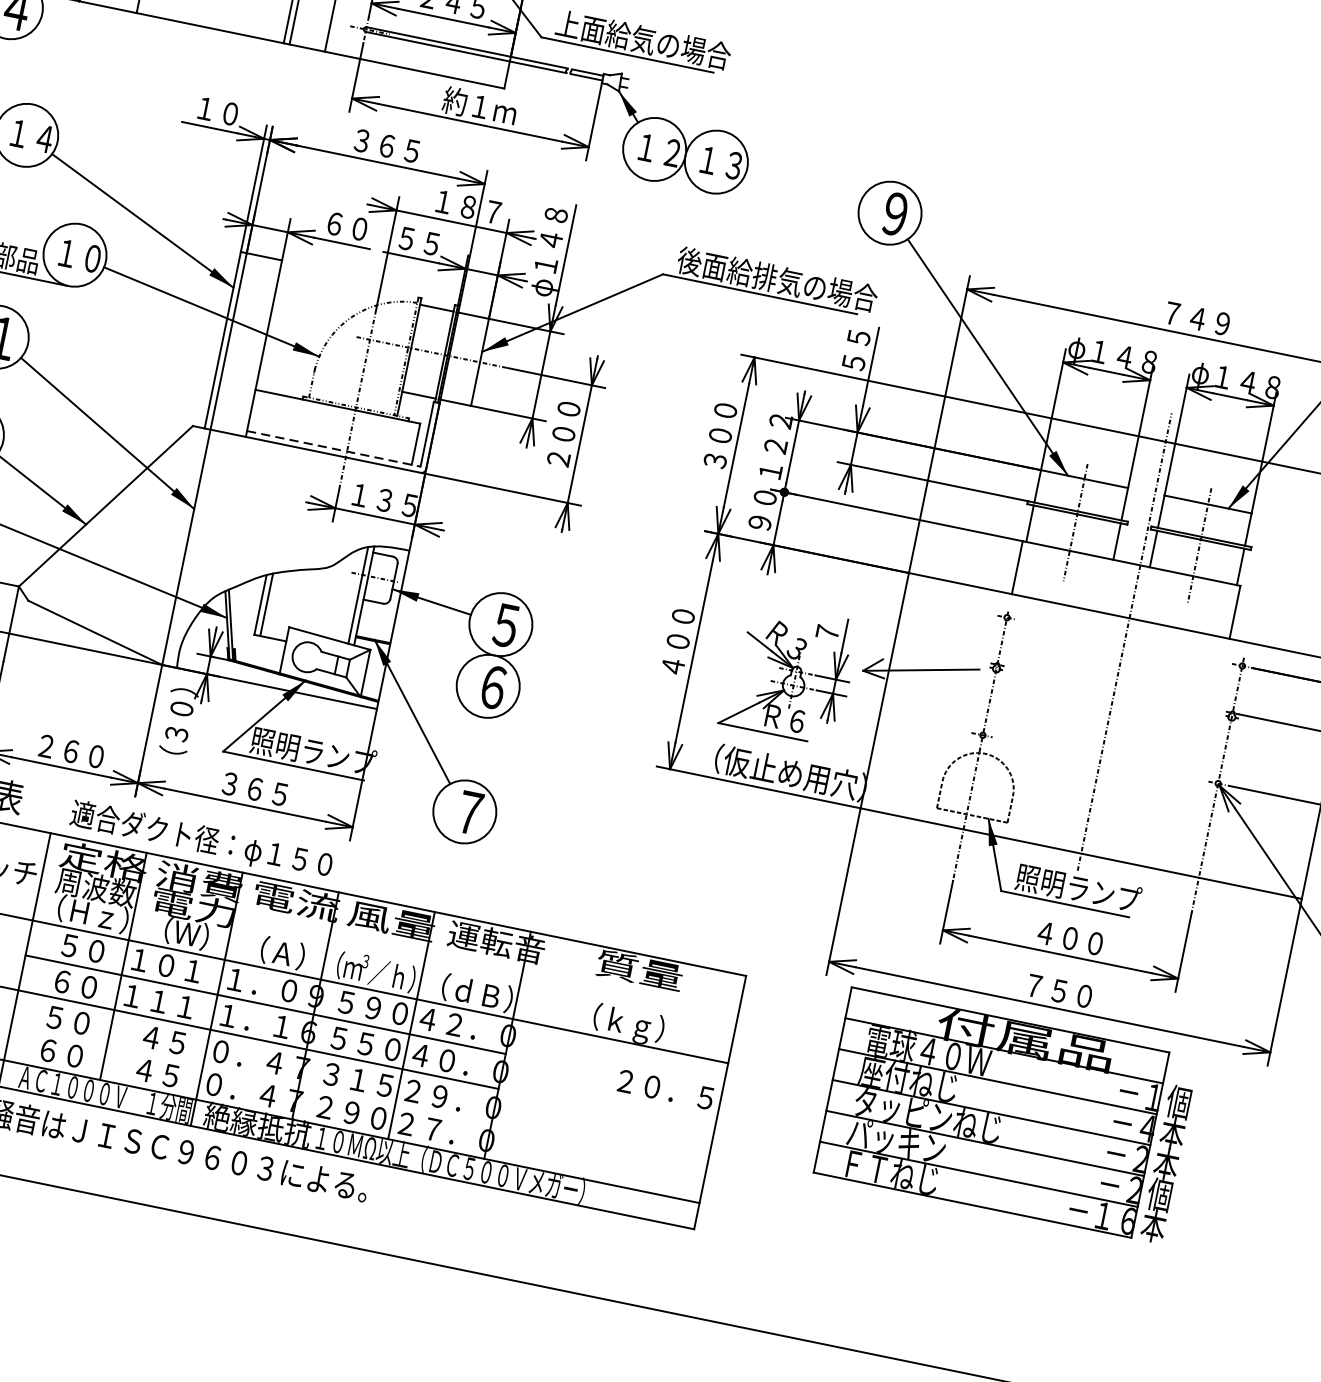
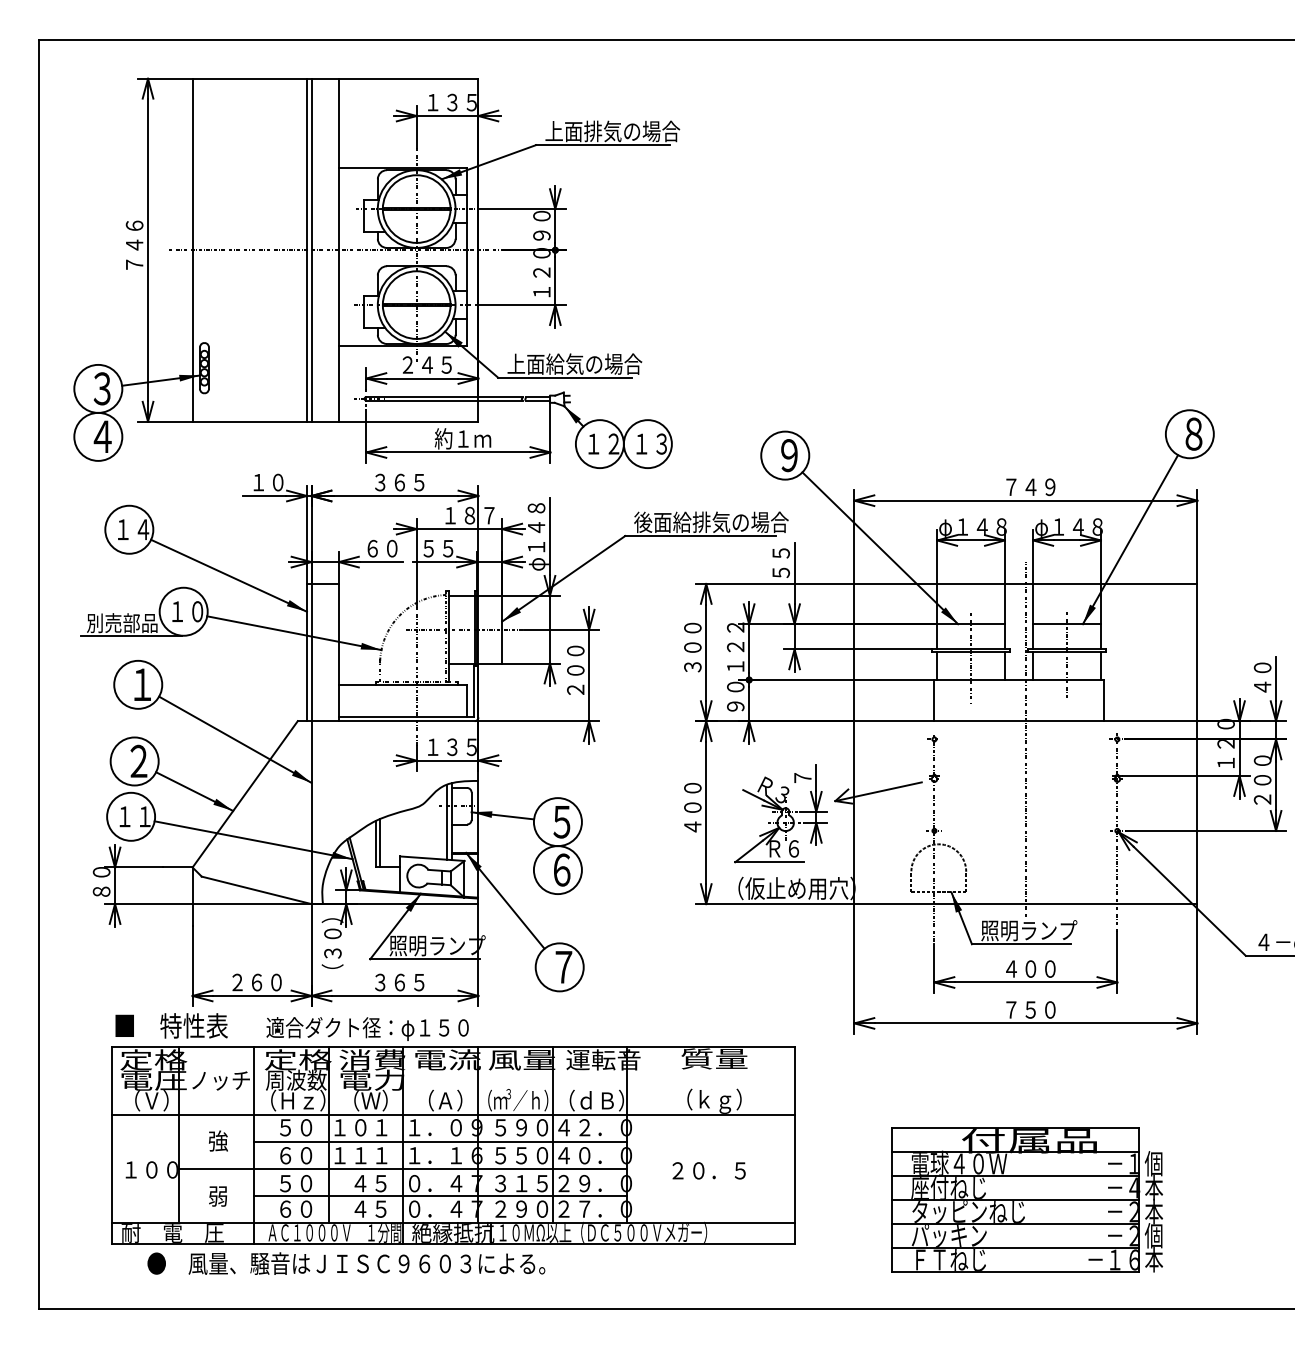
line: (333, 448) -> (406, 716), dashed -> solid
line: (251, 1073) -> (440, 1195), added
text: (665, 1089) -> (708, 1170), moved
part: (1005, 1114) -> (1026, 1199), moved

